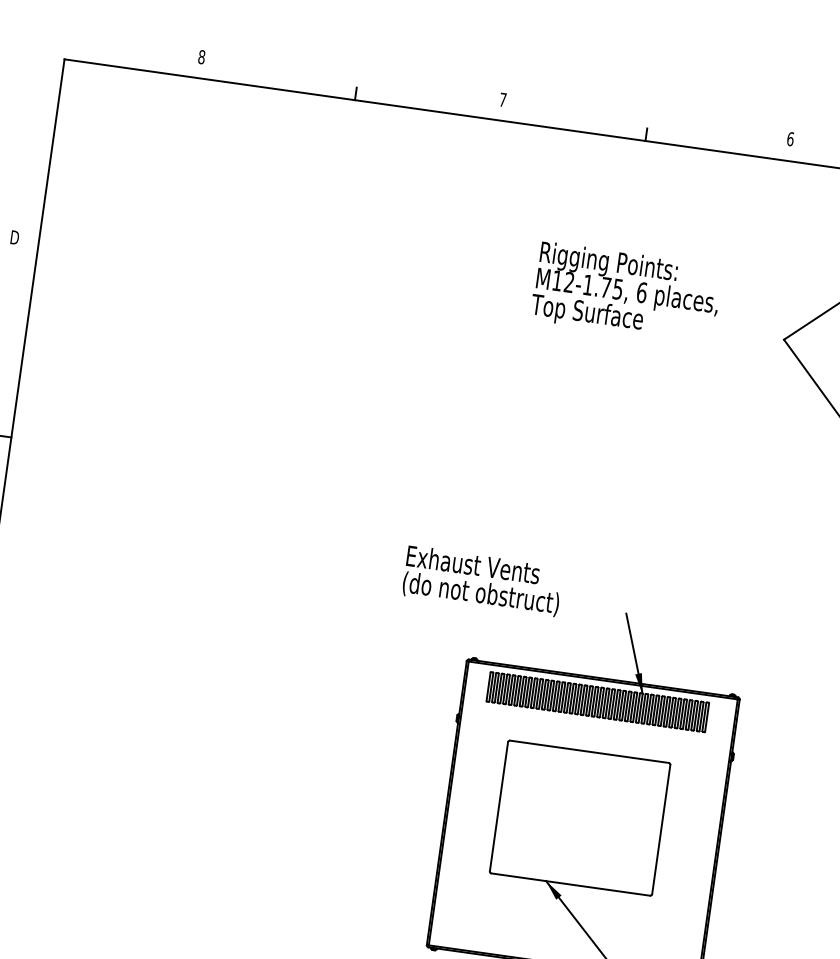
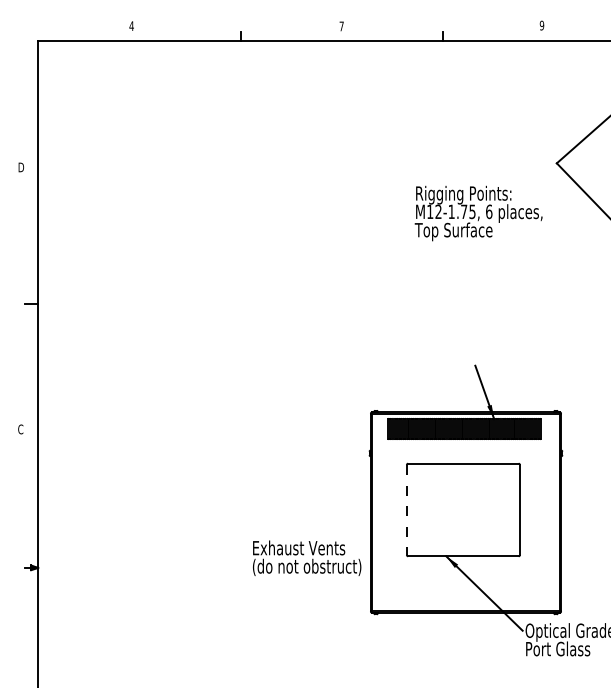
text: (201, 57) -> (131, 26), 8 -> 4
text: (789, 138) -> (541, 25), 6 -> 9
text: (626, 292) -> (478, 213), moved
text: (483, 580) -> (307, 557), moved
line: (498, 805) -> (406, 509), solid -> dashed

